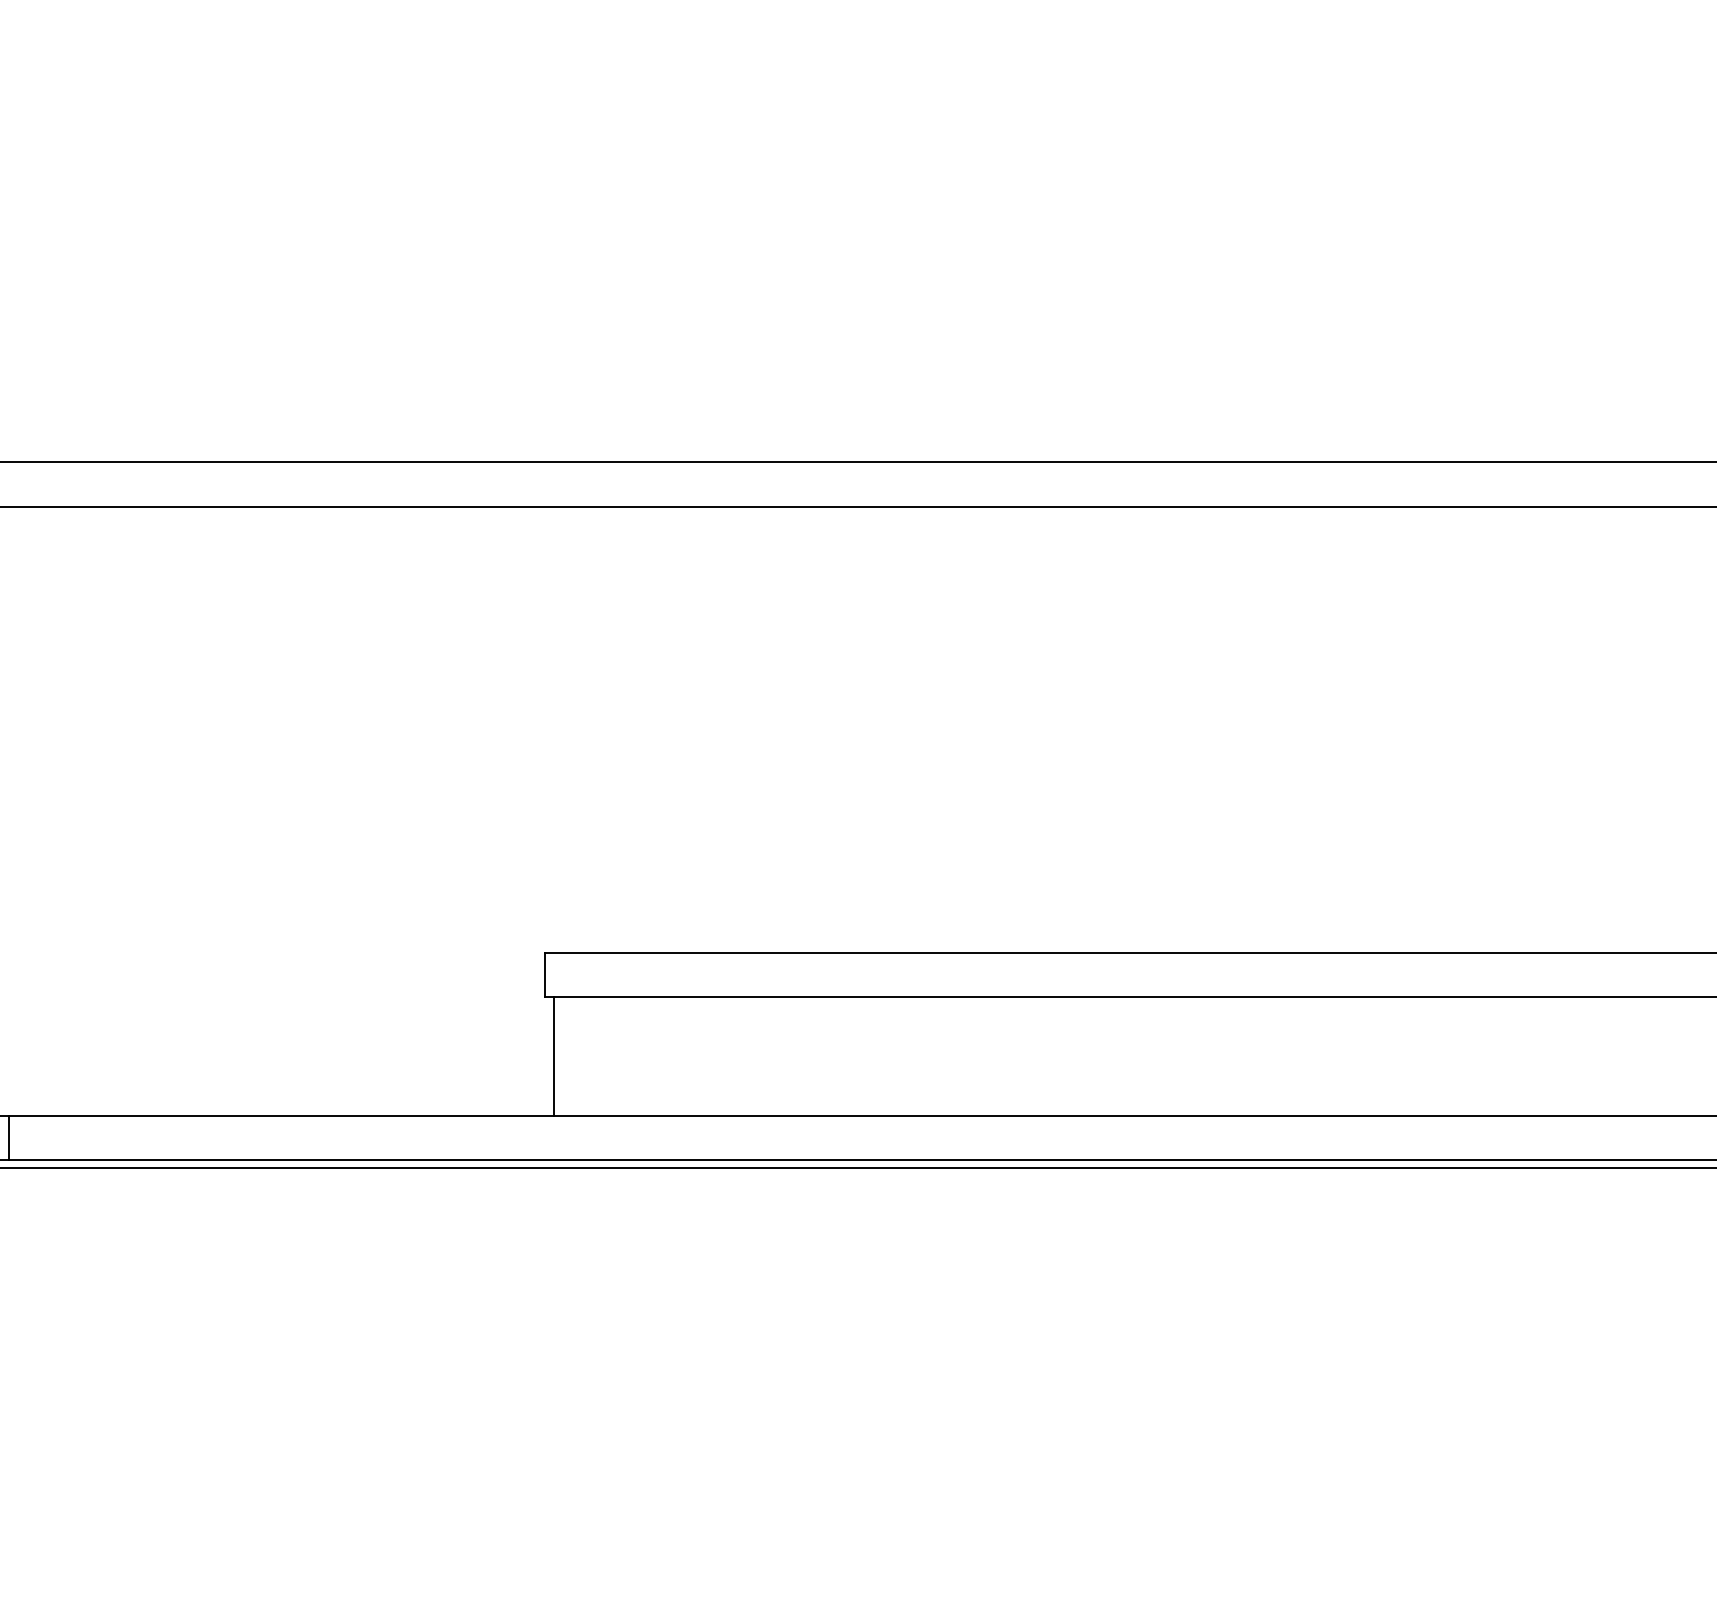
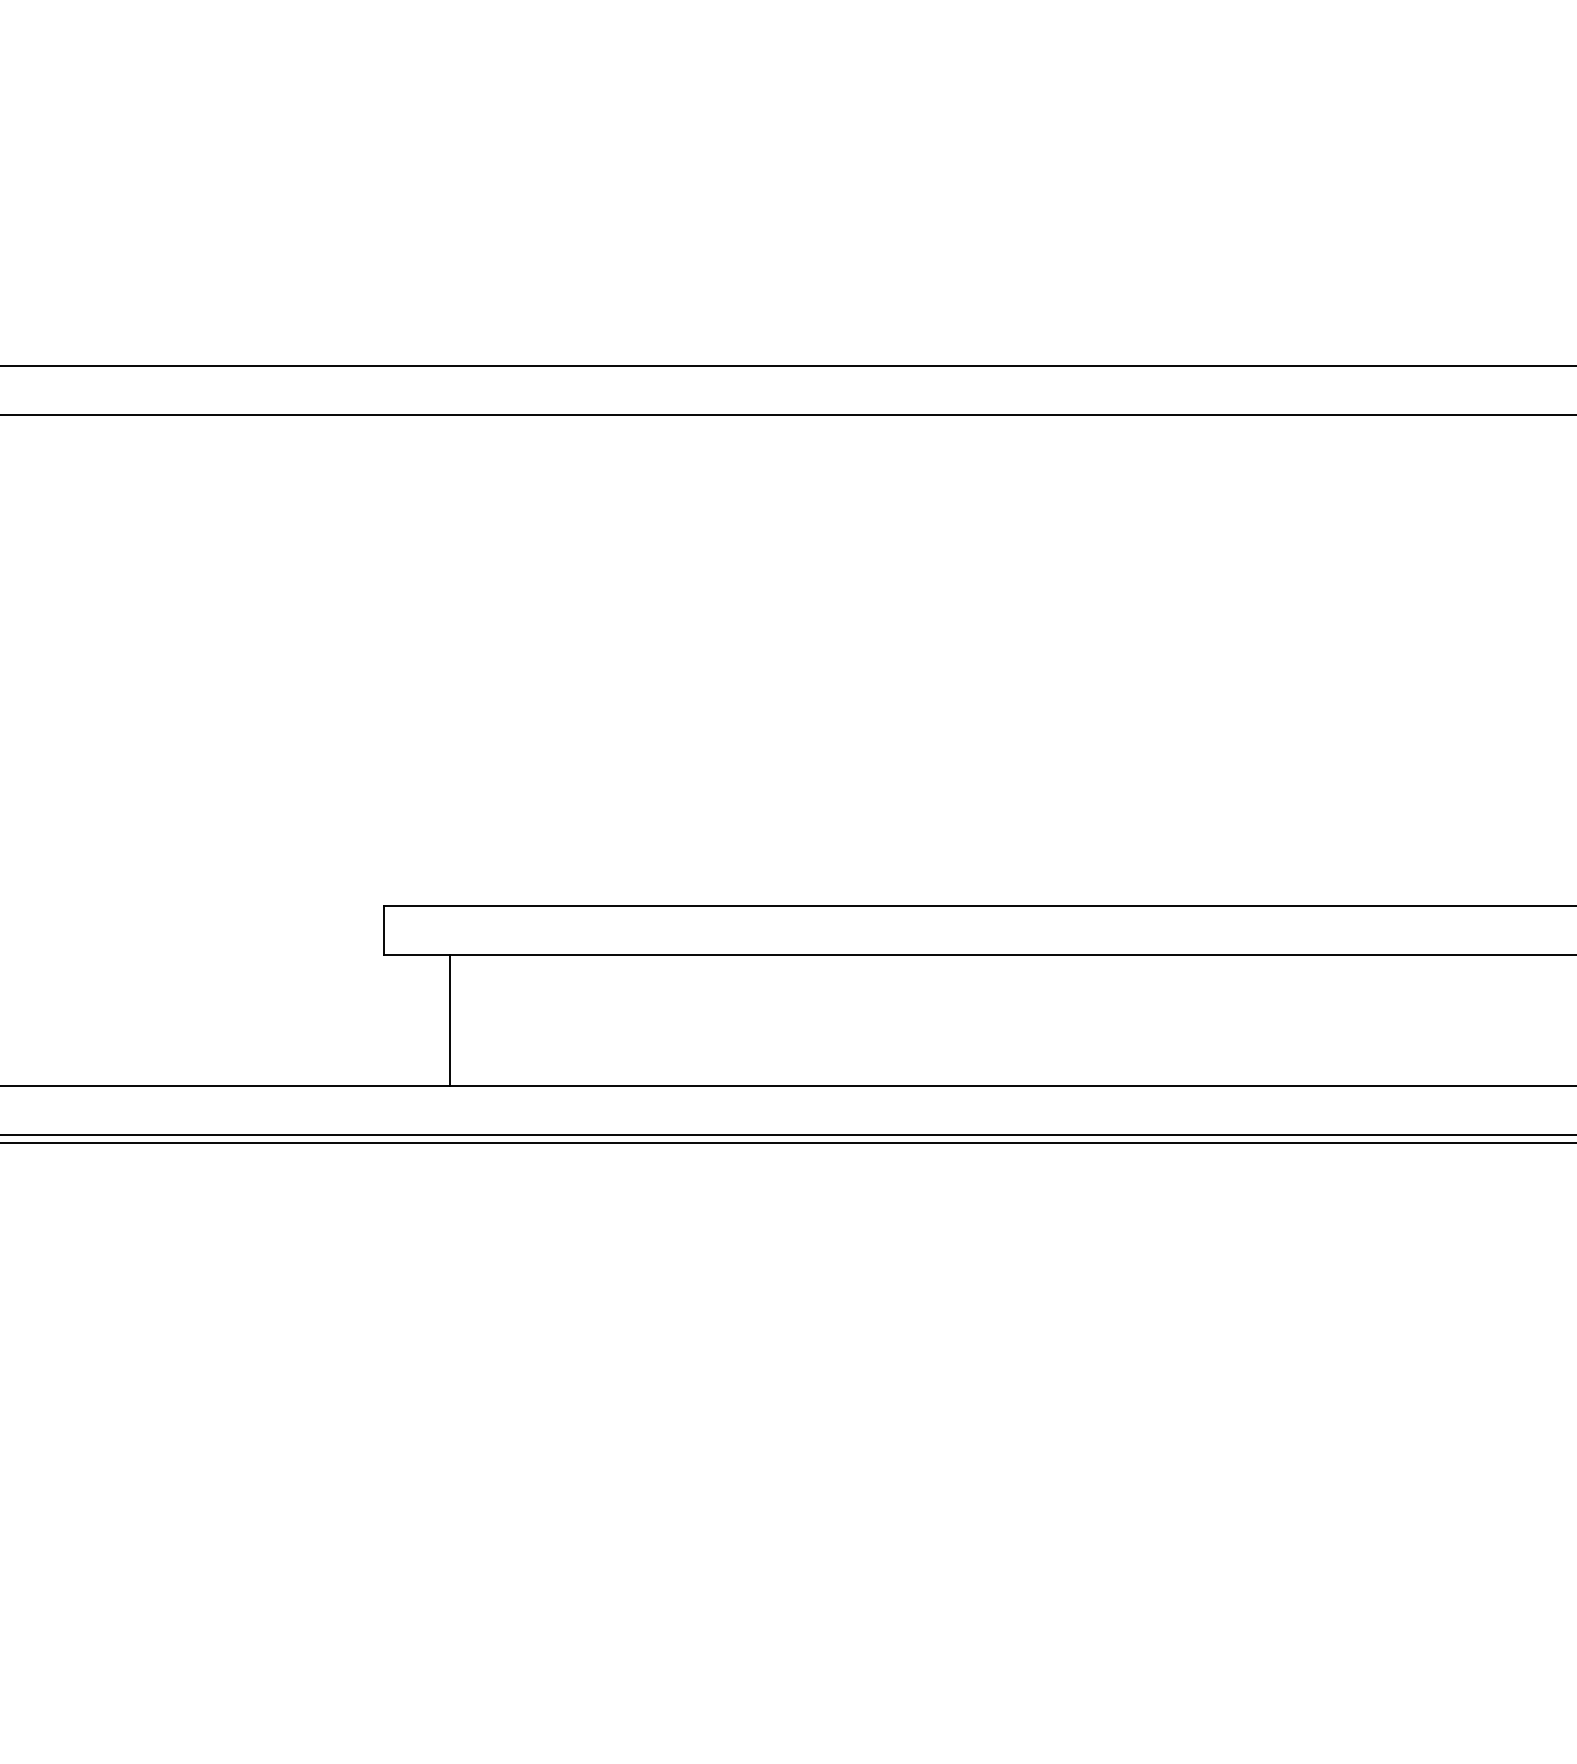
line: (554, 1056) -> (450, 1020), moved

